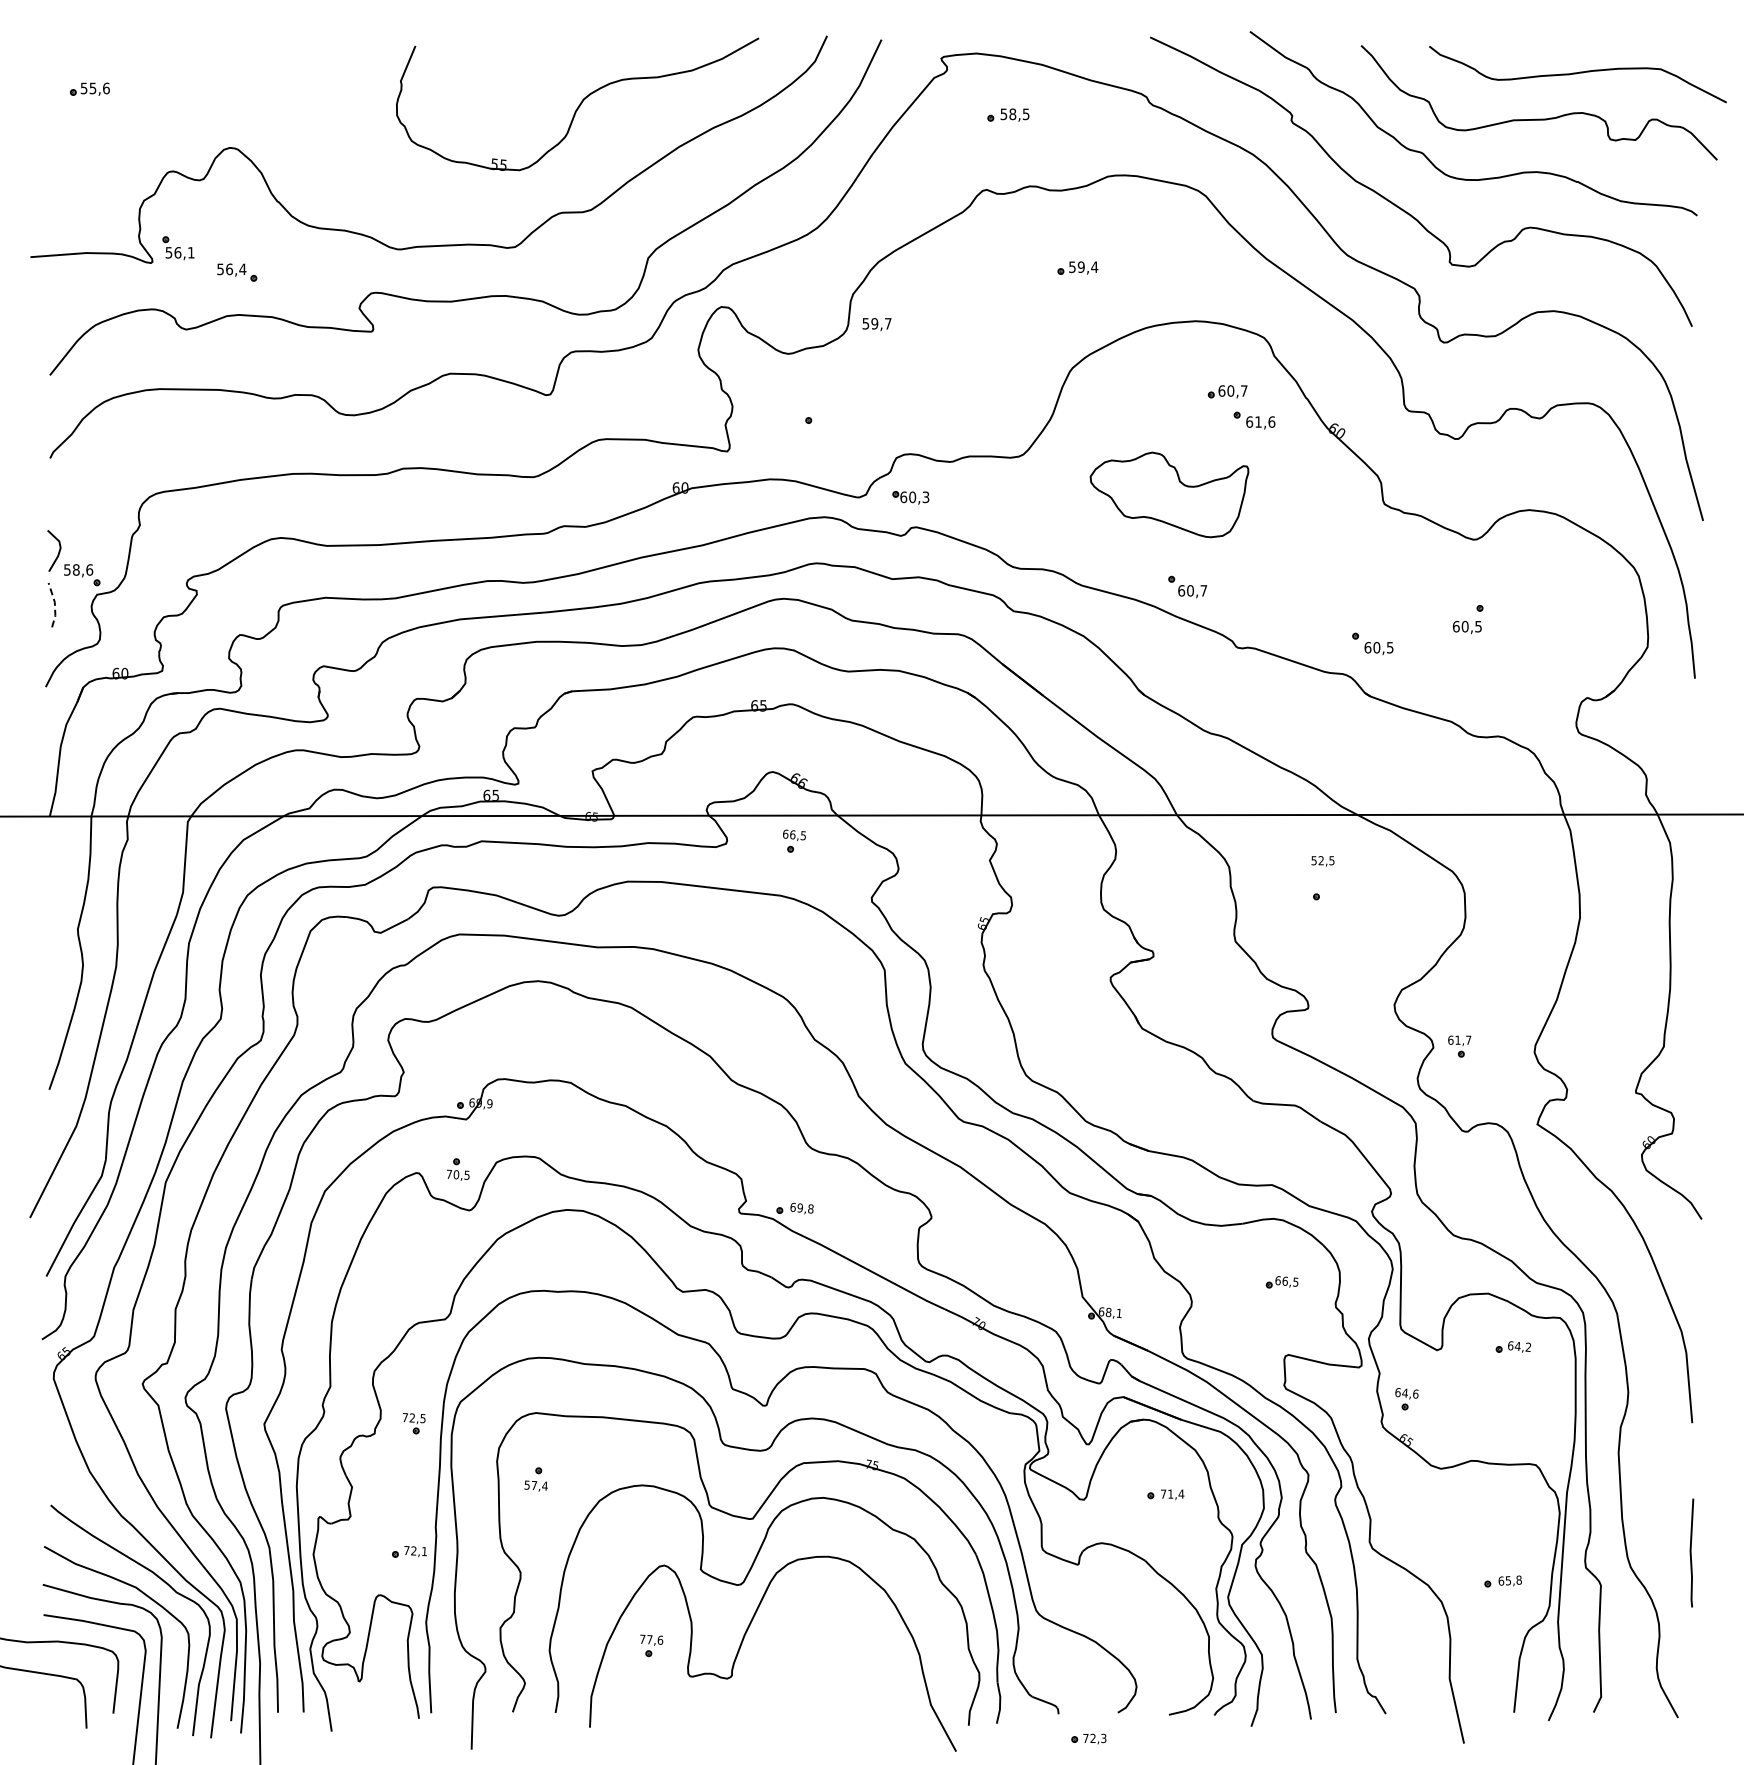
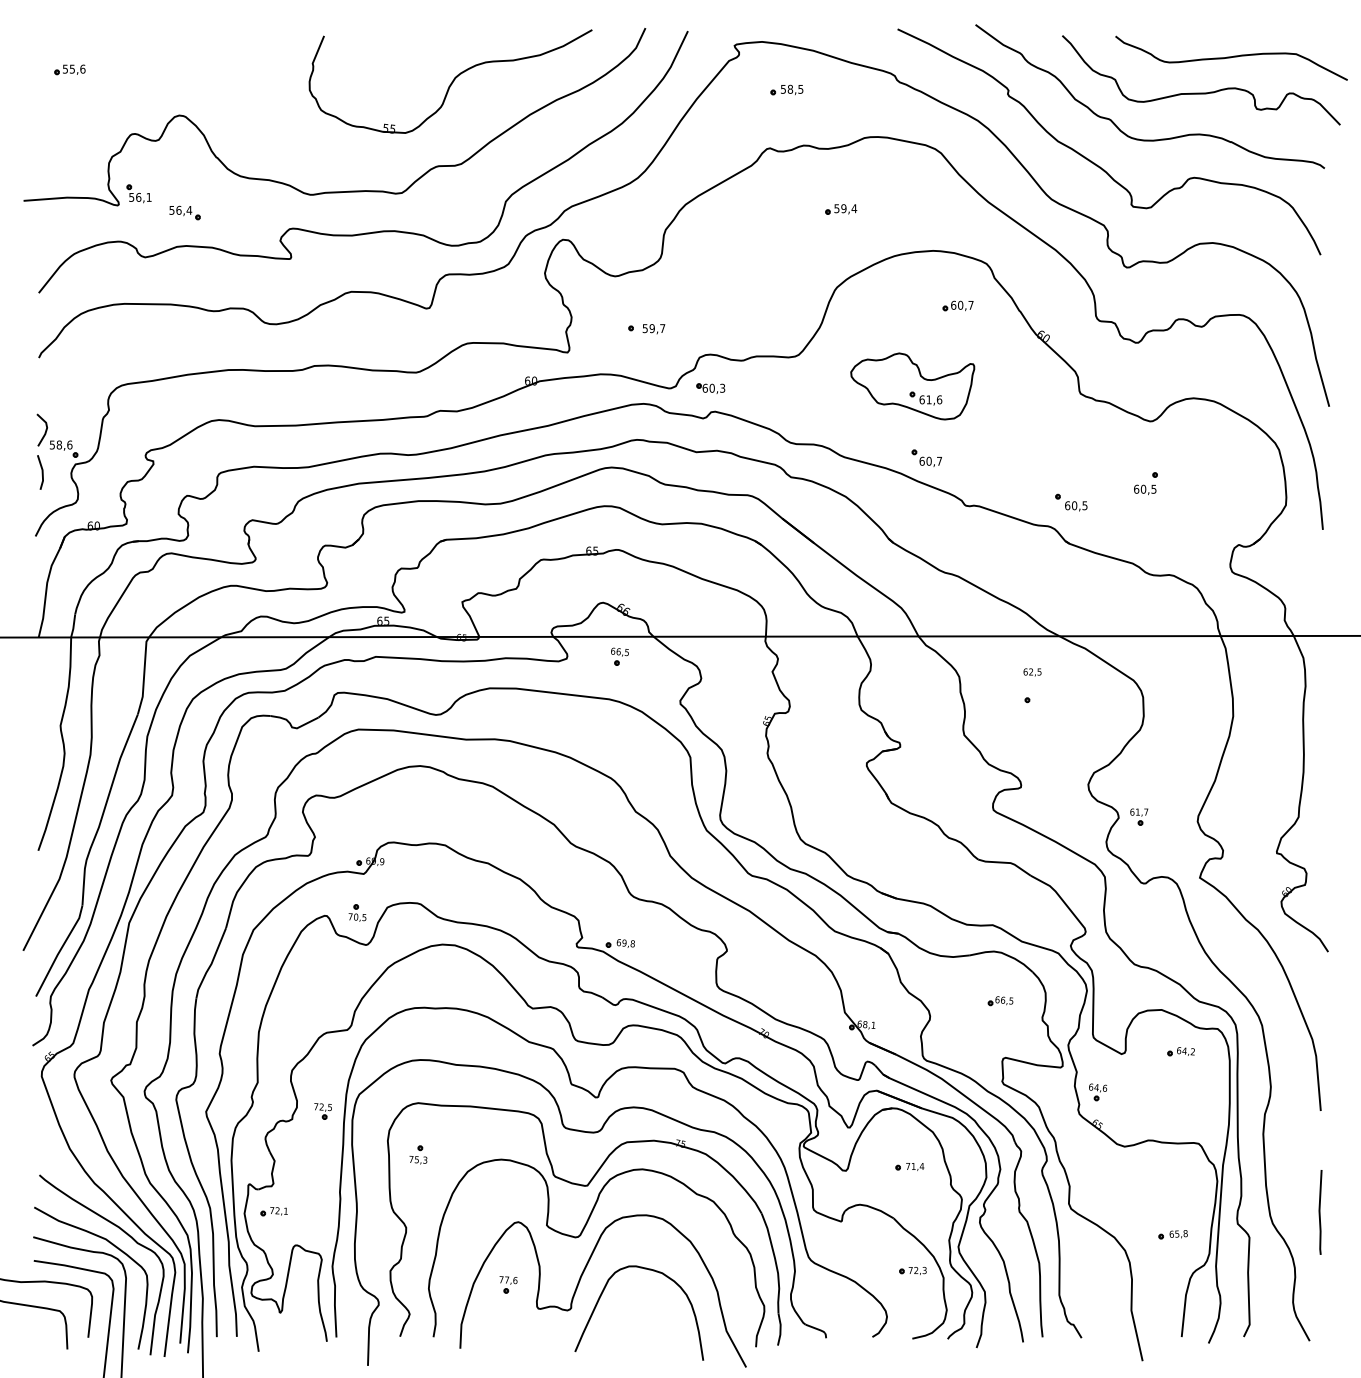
text: (876, 324) -> (653, 329), moved
part: (1254, 420) -> (925, 398), moved
line: (54, 605) -> (42, 472), dashed -> solid
text: (1313, 860) -> (1025, 671), 52,5 -> 62,5
text: (535, 1485) -> (417, 1159), 57,4 -> 75,3
part: (409, 1551) -> (274, 1211), moved
curve: (771, 1658) -> (602, 1294), added
part: (1088, 1738) -> (912, 1270), moved

